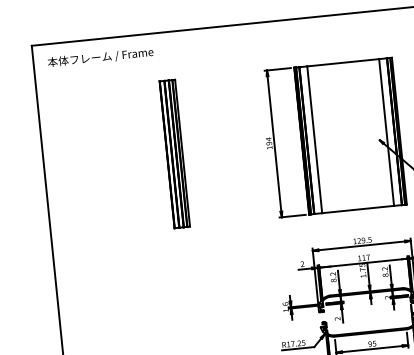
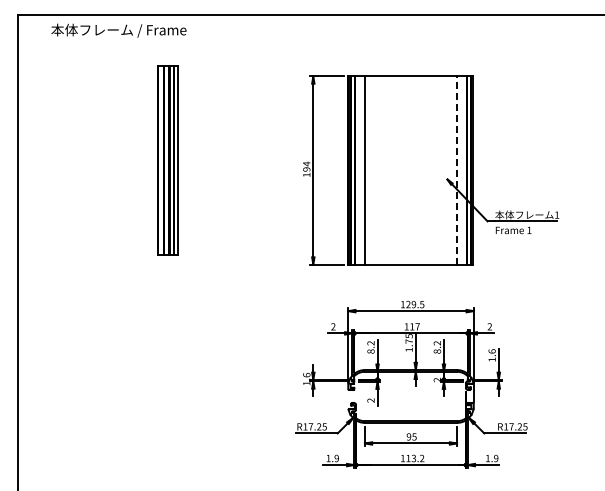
text: (100, 57) -> (118, 30), moved
line: (386, 132) -> (457, 170), solid -> dashed
part: (174, 153) -> (167, 160), moved

